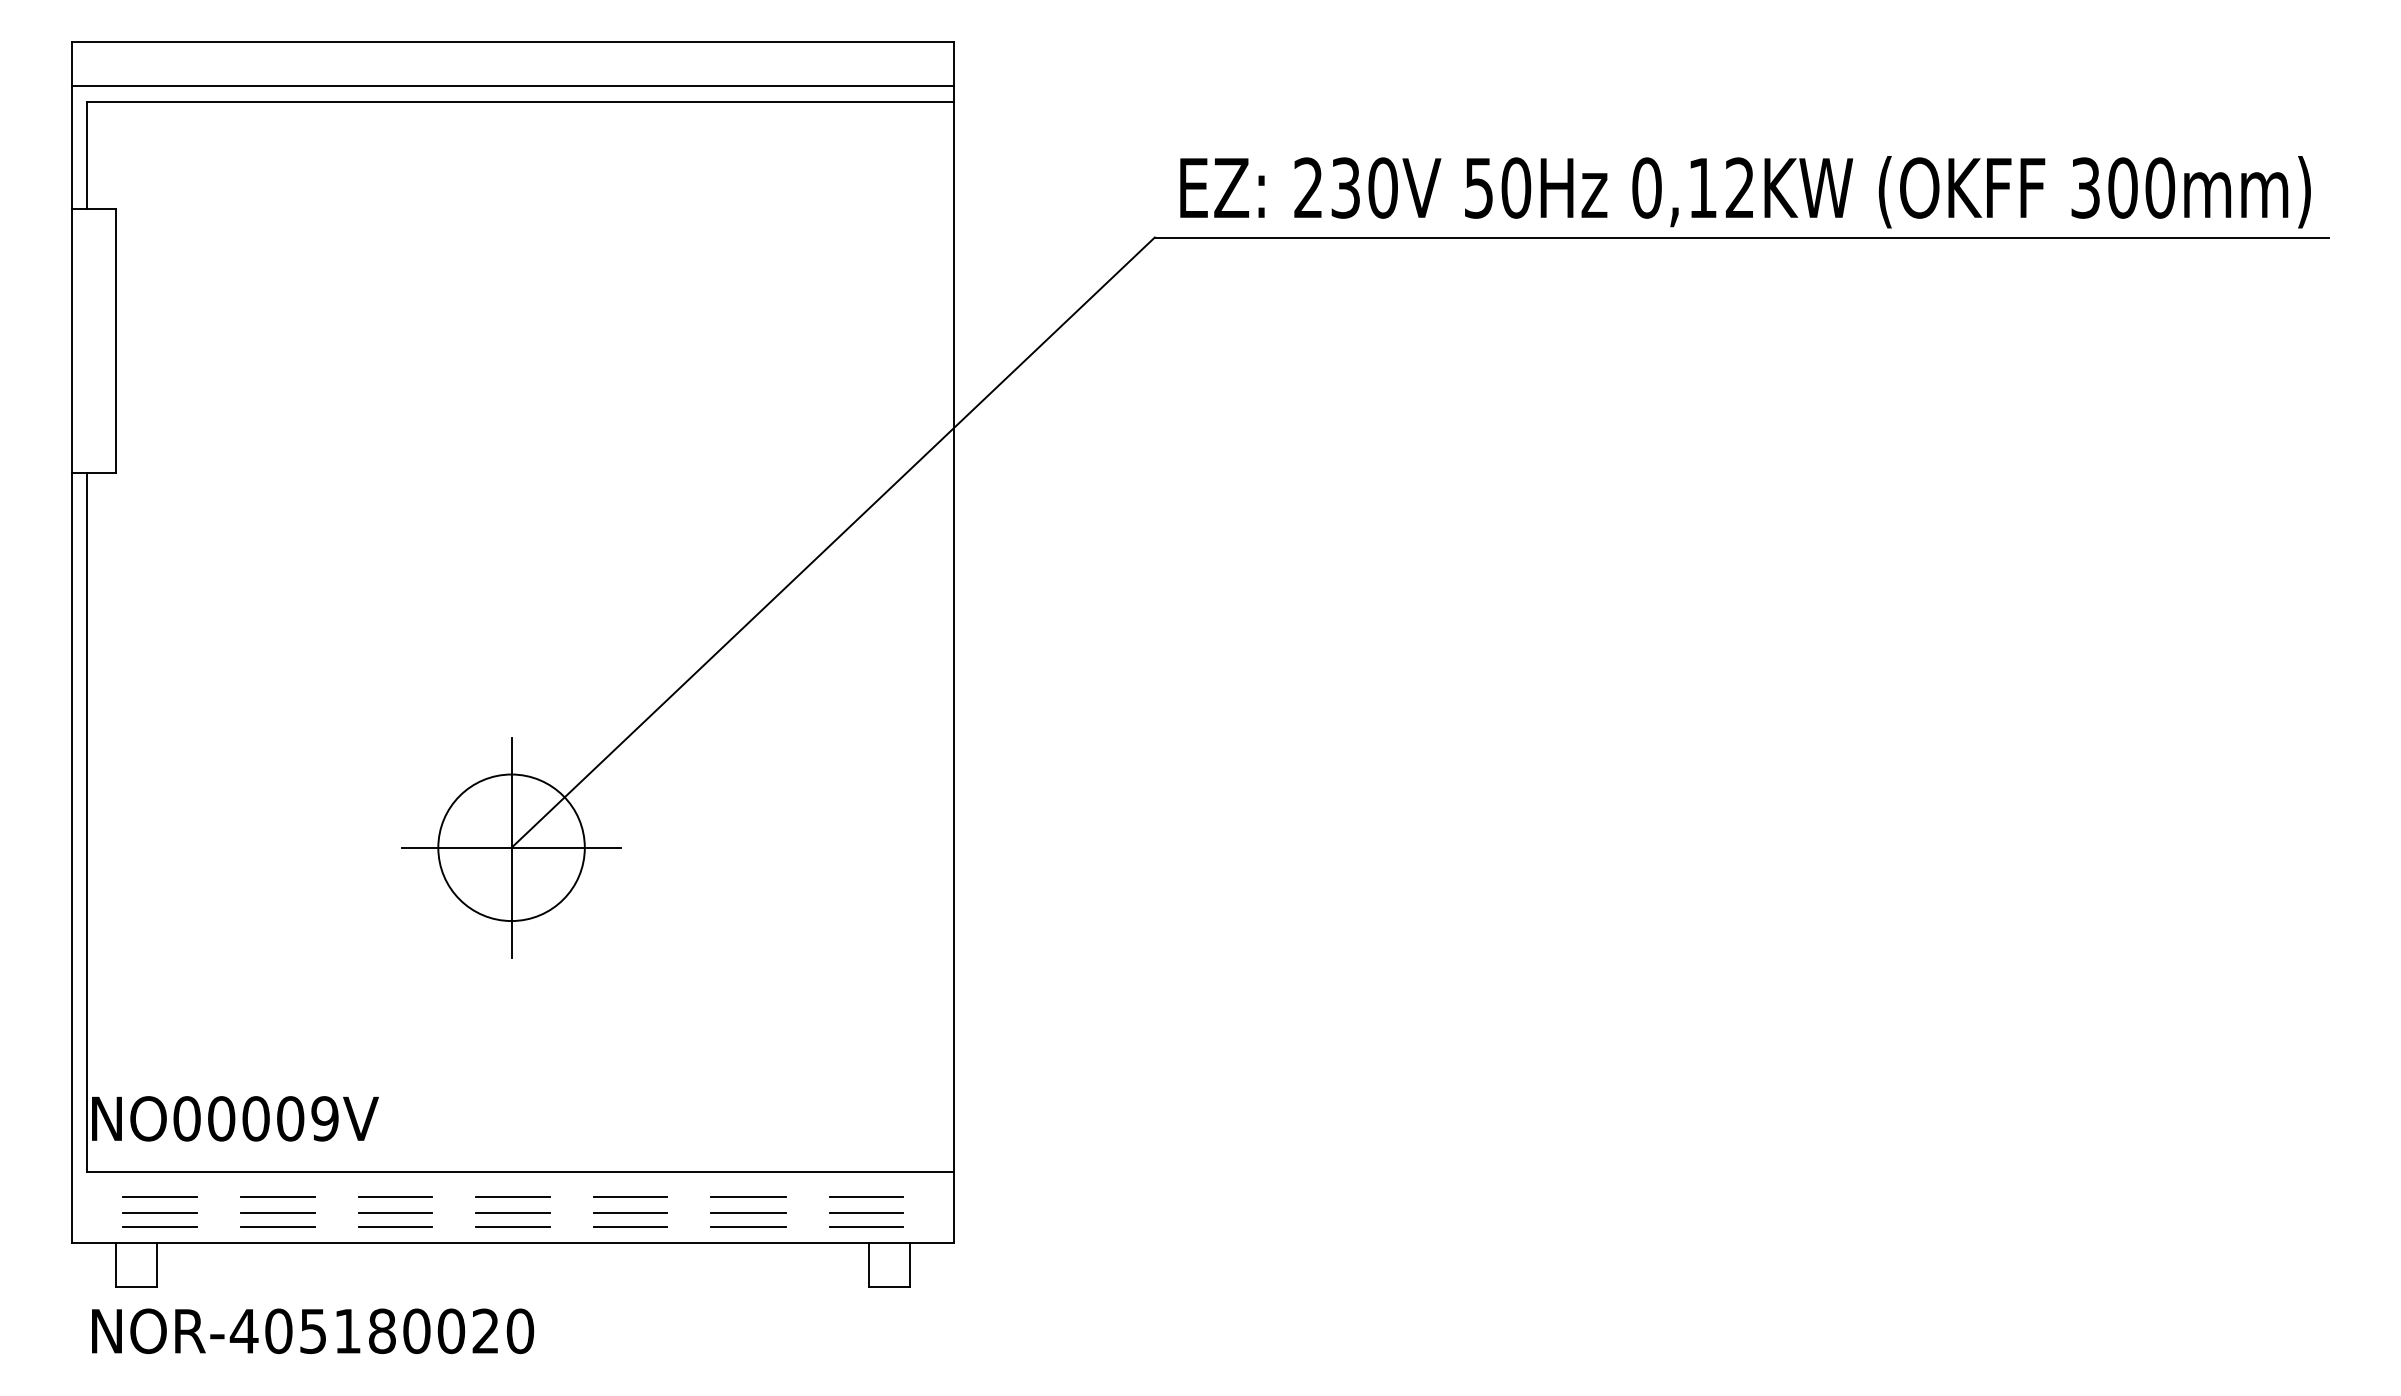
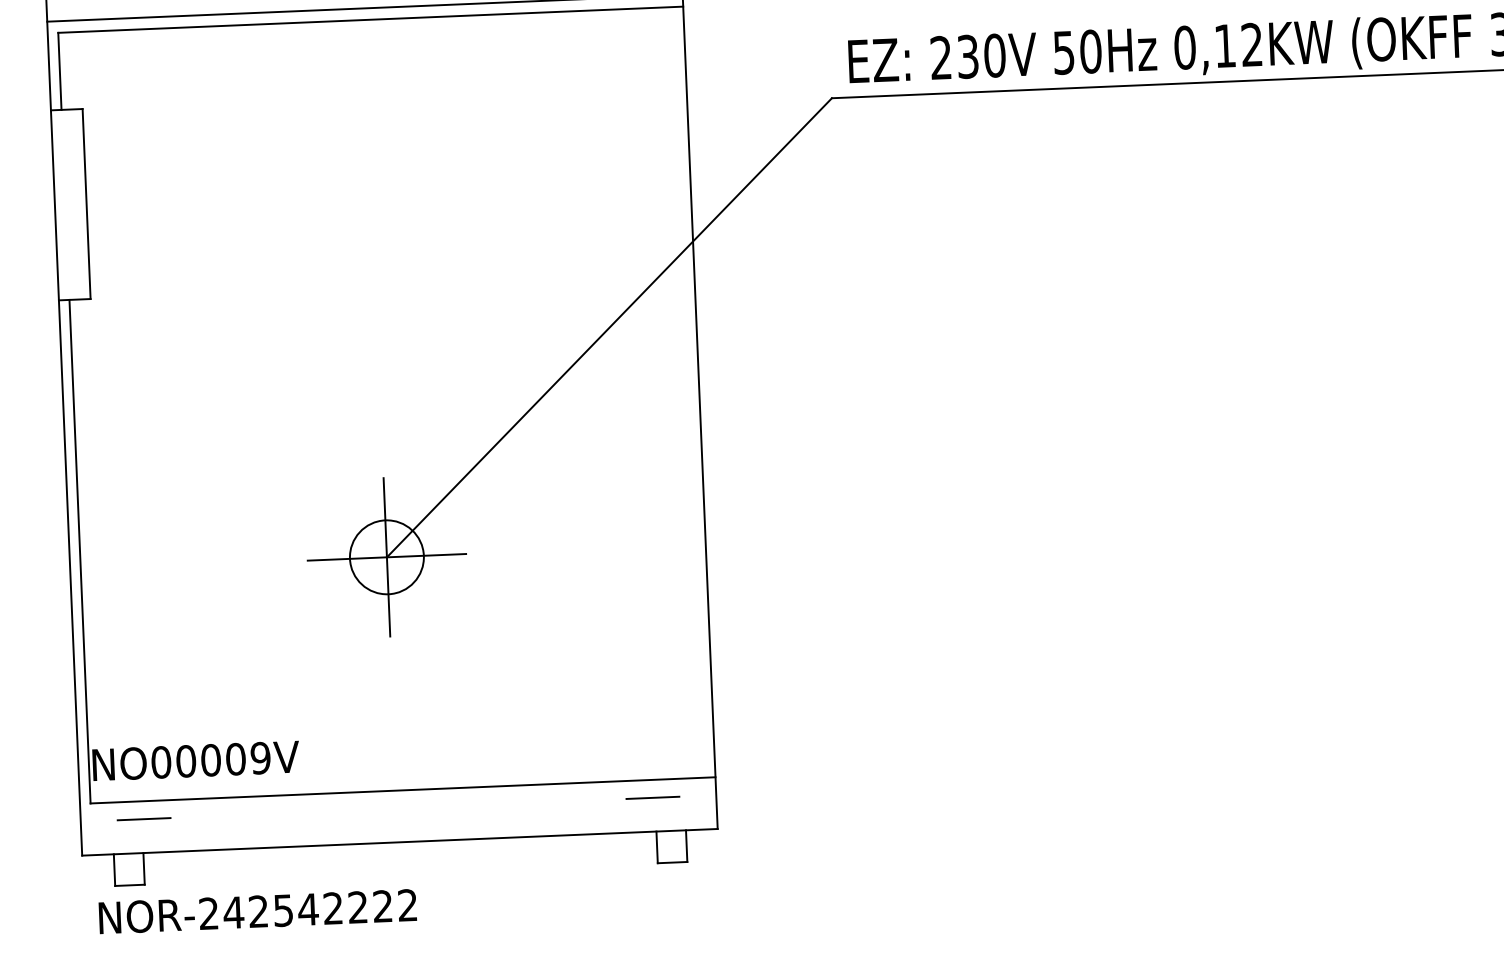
circle: (511, 847) -> (386, 557), size x0.7
line: (277, 1196) -> (228, 815), removed
line: (395, 1196) -> (313, 812), removed
line: (512, 1196) -> (398, 808), removed
line: (629, 1196) -> (482, 805), removed
line: (747, 1196) -> (567, 801), removed
line: (159, 1212) -> (144, 830), removed
line: (277, 1212) -> (229, 827), removed
line: (395, 1212) -> (314, 823), removed
line: (512, 1212) -> (398, 820), removed
line: (629, 1212) -> (482, 816), removed
line: (748, 1212) -> (568, 812), removed
line: (865, 1212) -> (652, 809), removed
line: (512, 1226) -> (399, 830), removed
line: (630, 1226) -> (484, 826), removed
line: (159, 1227) -> (144, 841), removed
line: (277, 1227) -> (229, 837), removed
line: (395, 1227) -> (314, 834), removed
line: (747, 1227) -> (568, 823), removed
line: (865, 1227) -> (653, 820), removed
text: (381, 1331) -> (307, 909), NOR-405180020 -> NOR-242542222

